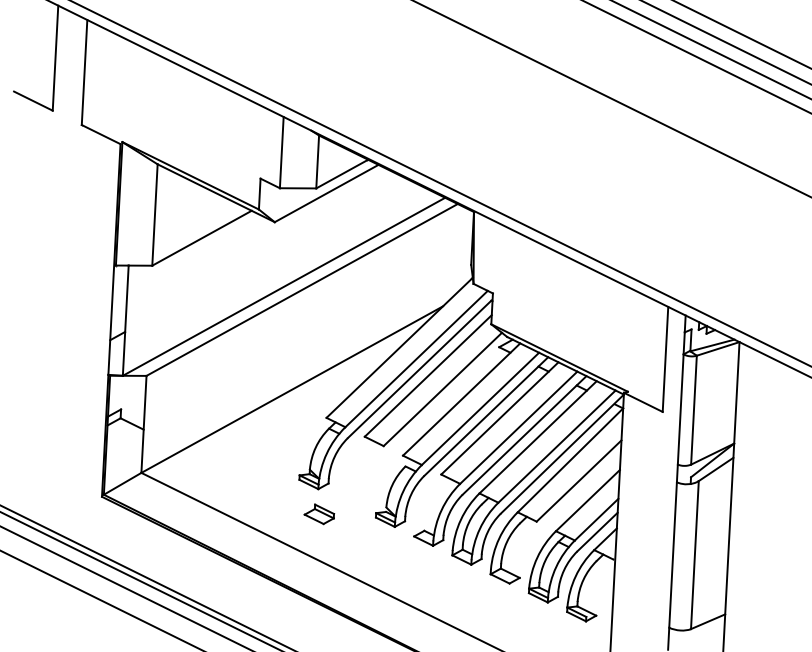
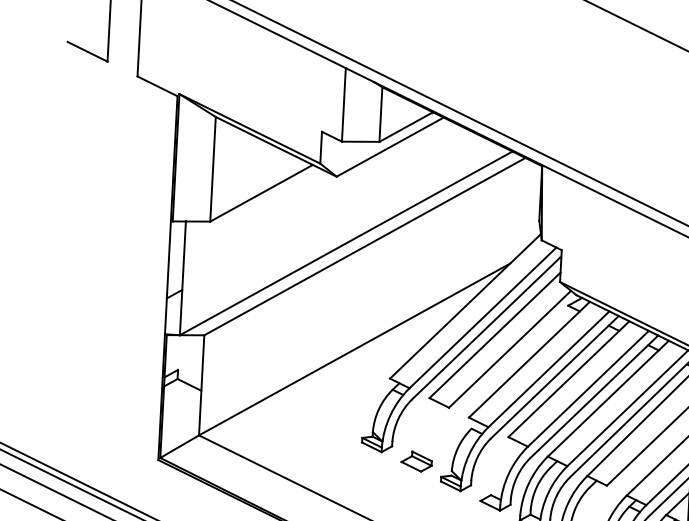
part: (319, 514) -> (416, 461), moved

